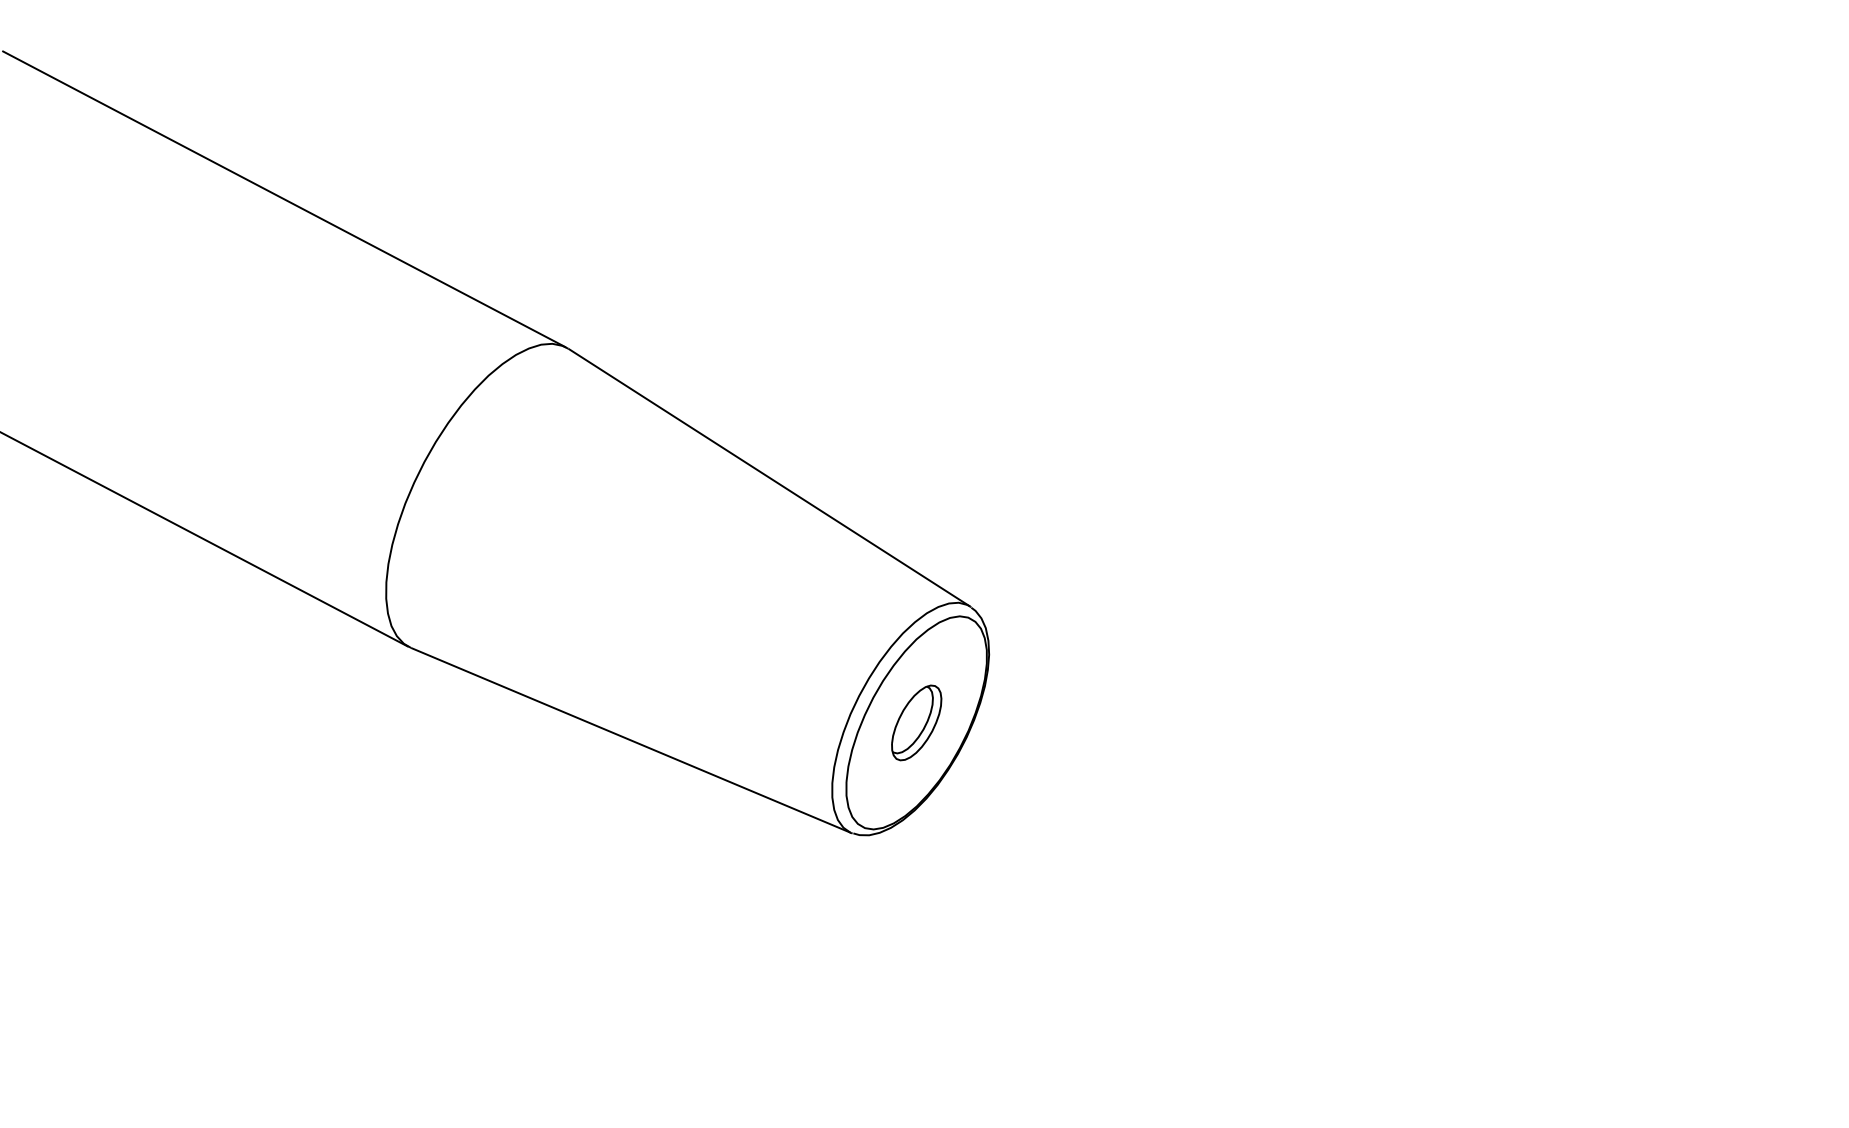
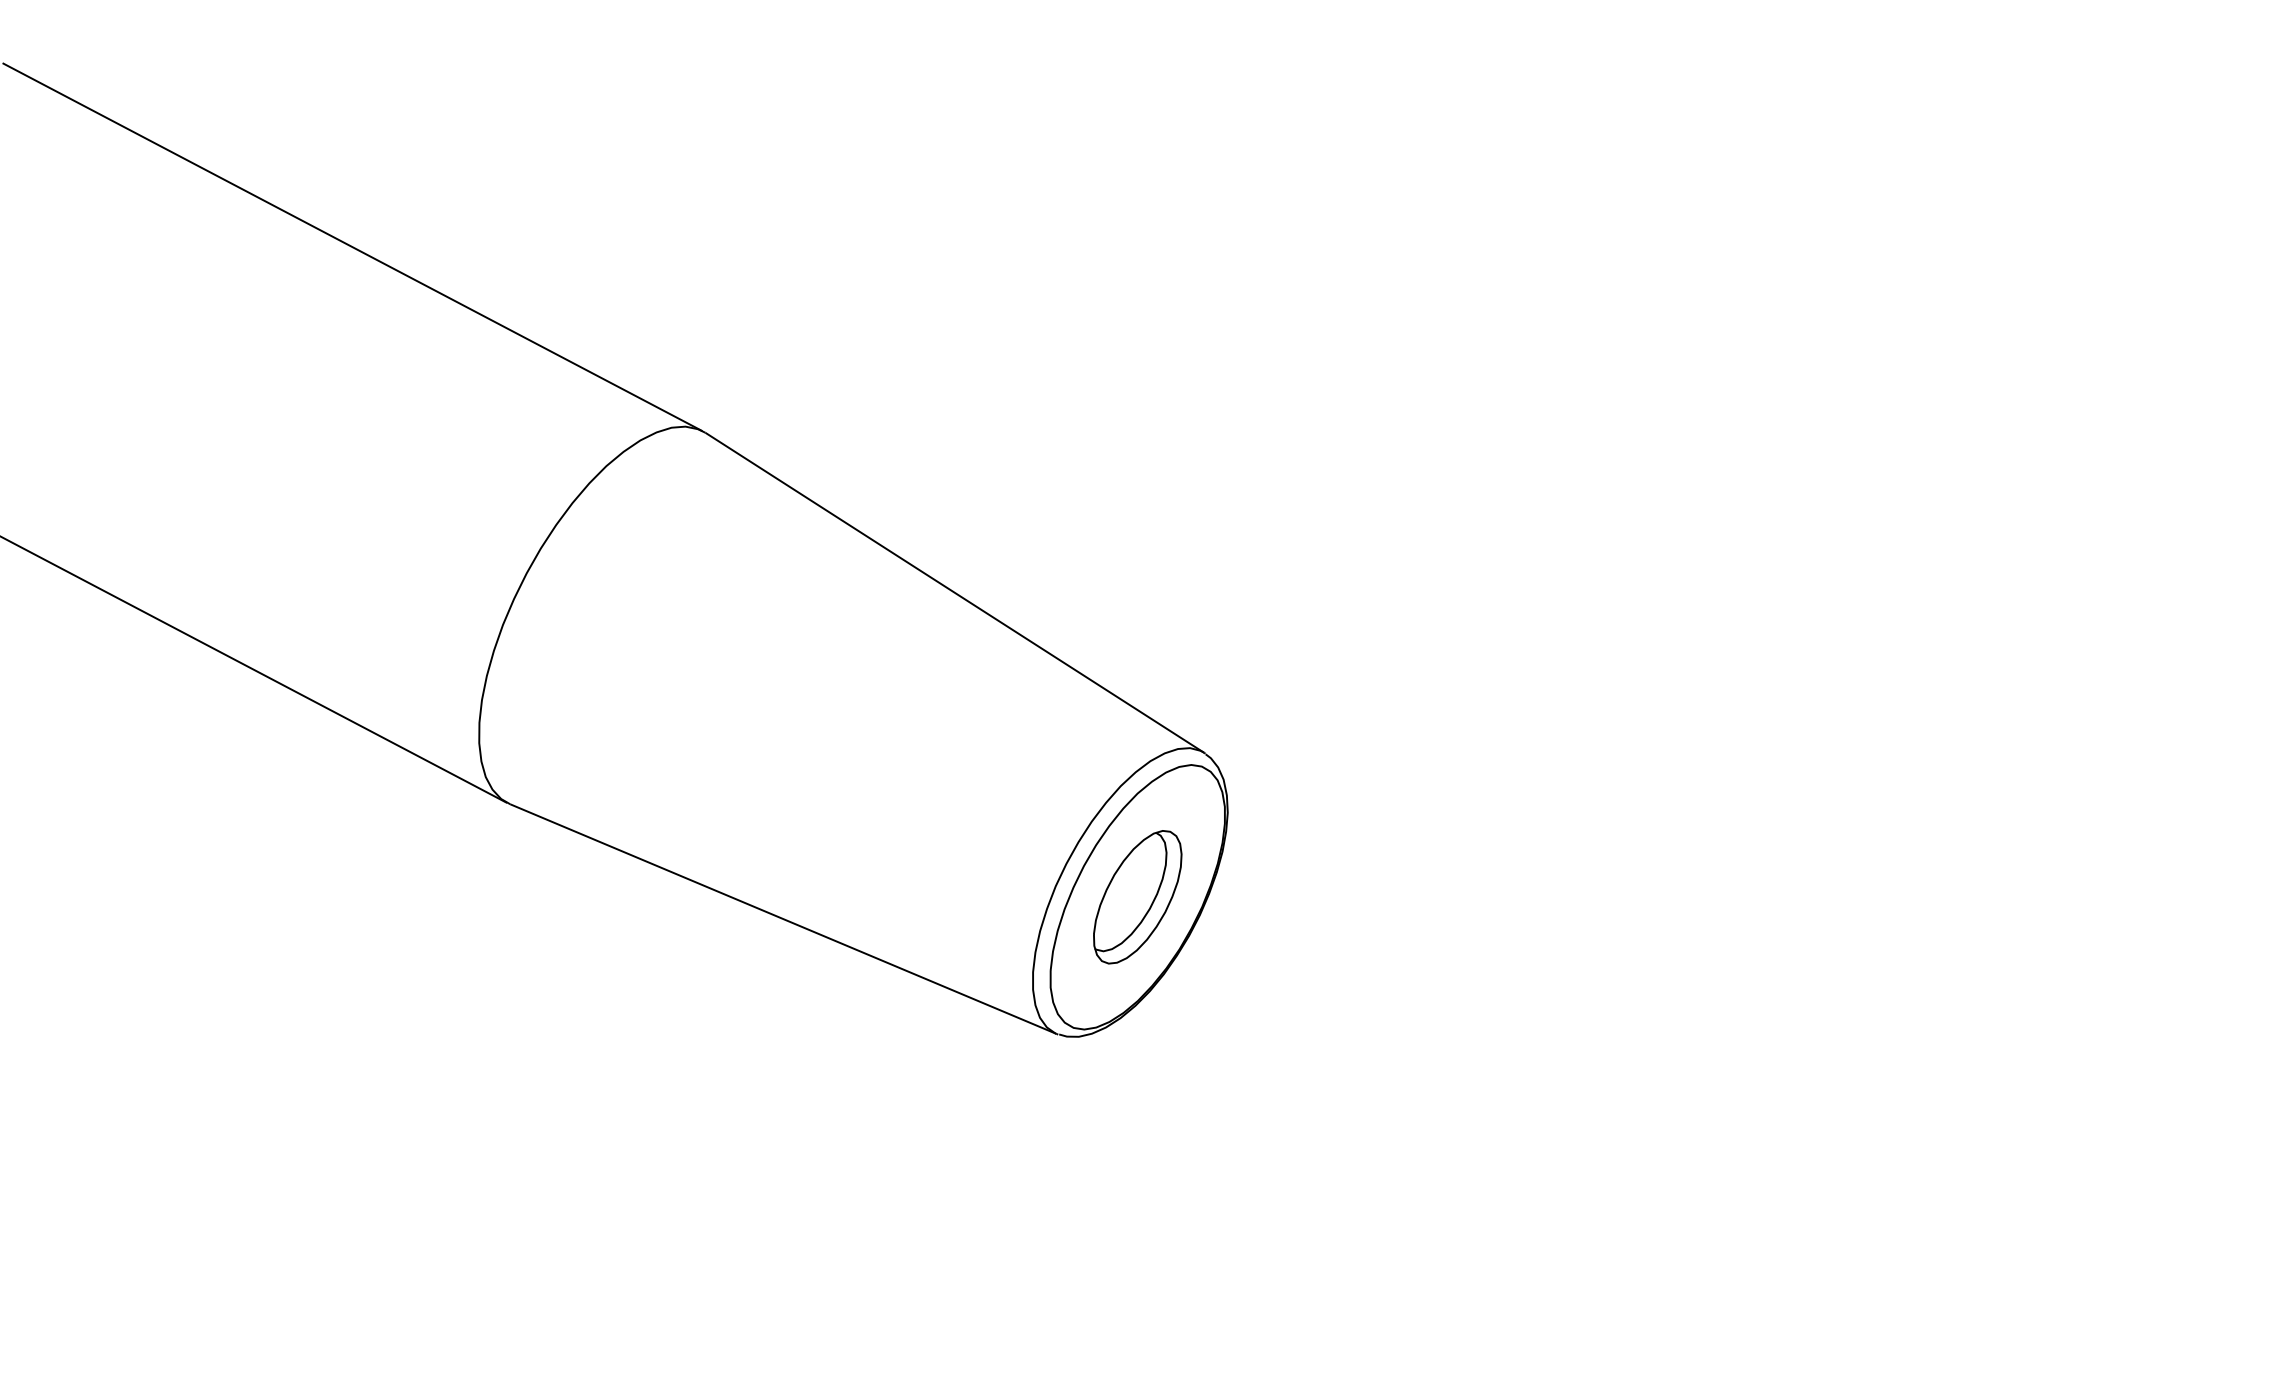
part: (916, 723) -> (1137, 897), size x1.43

